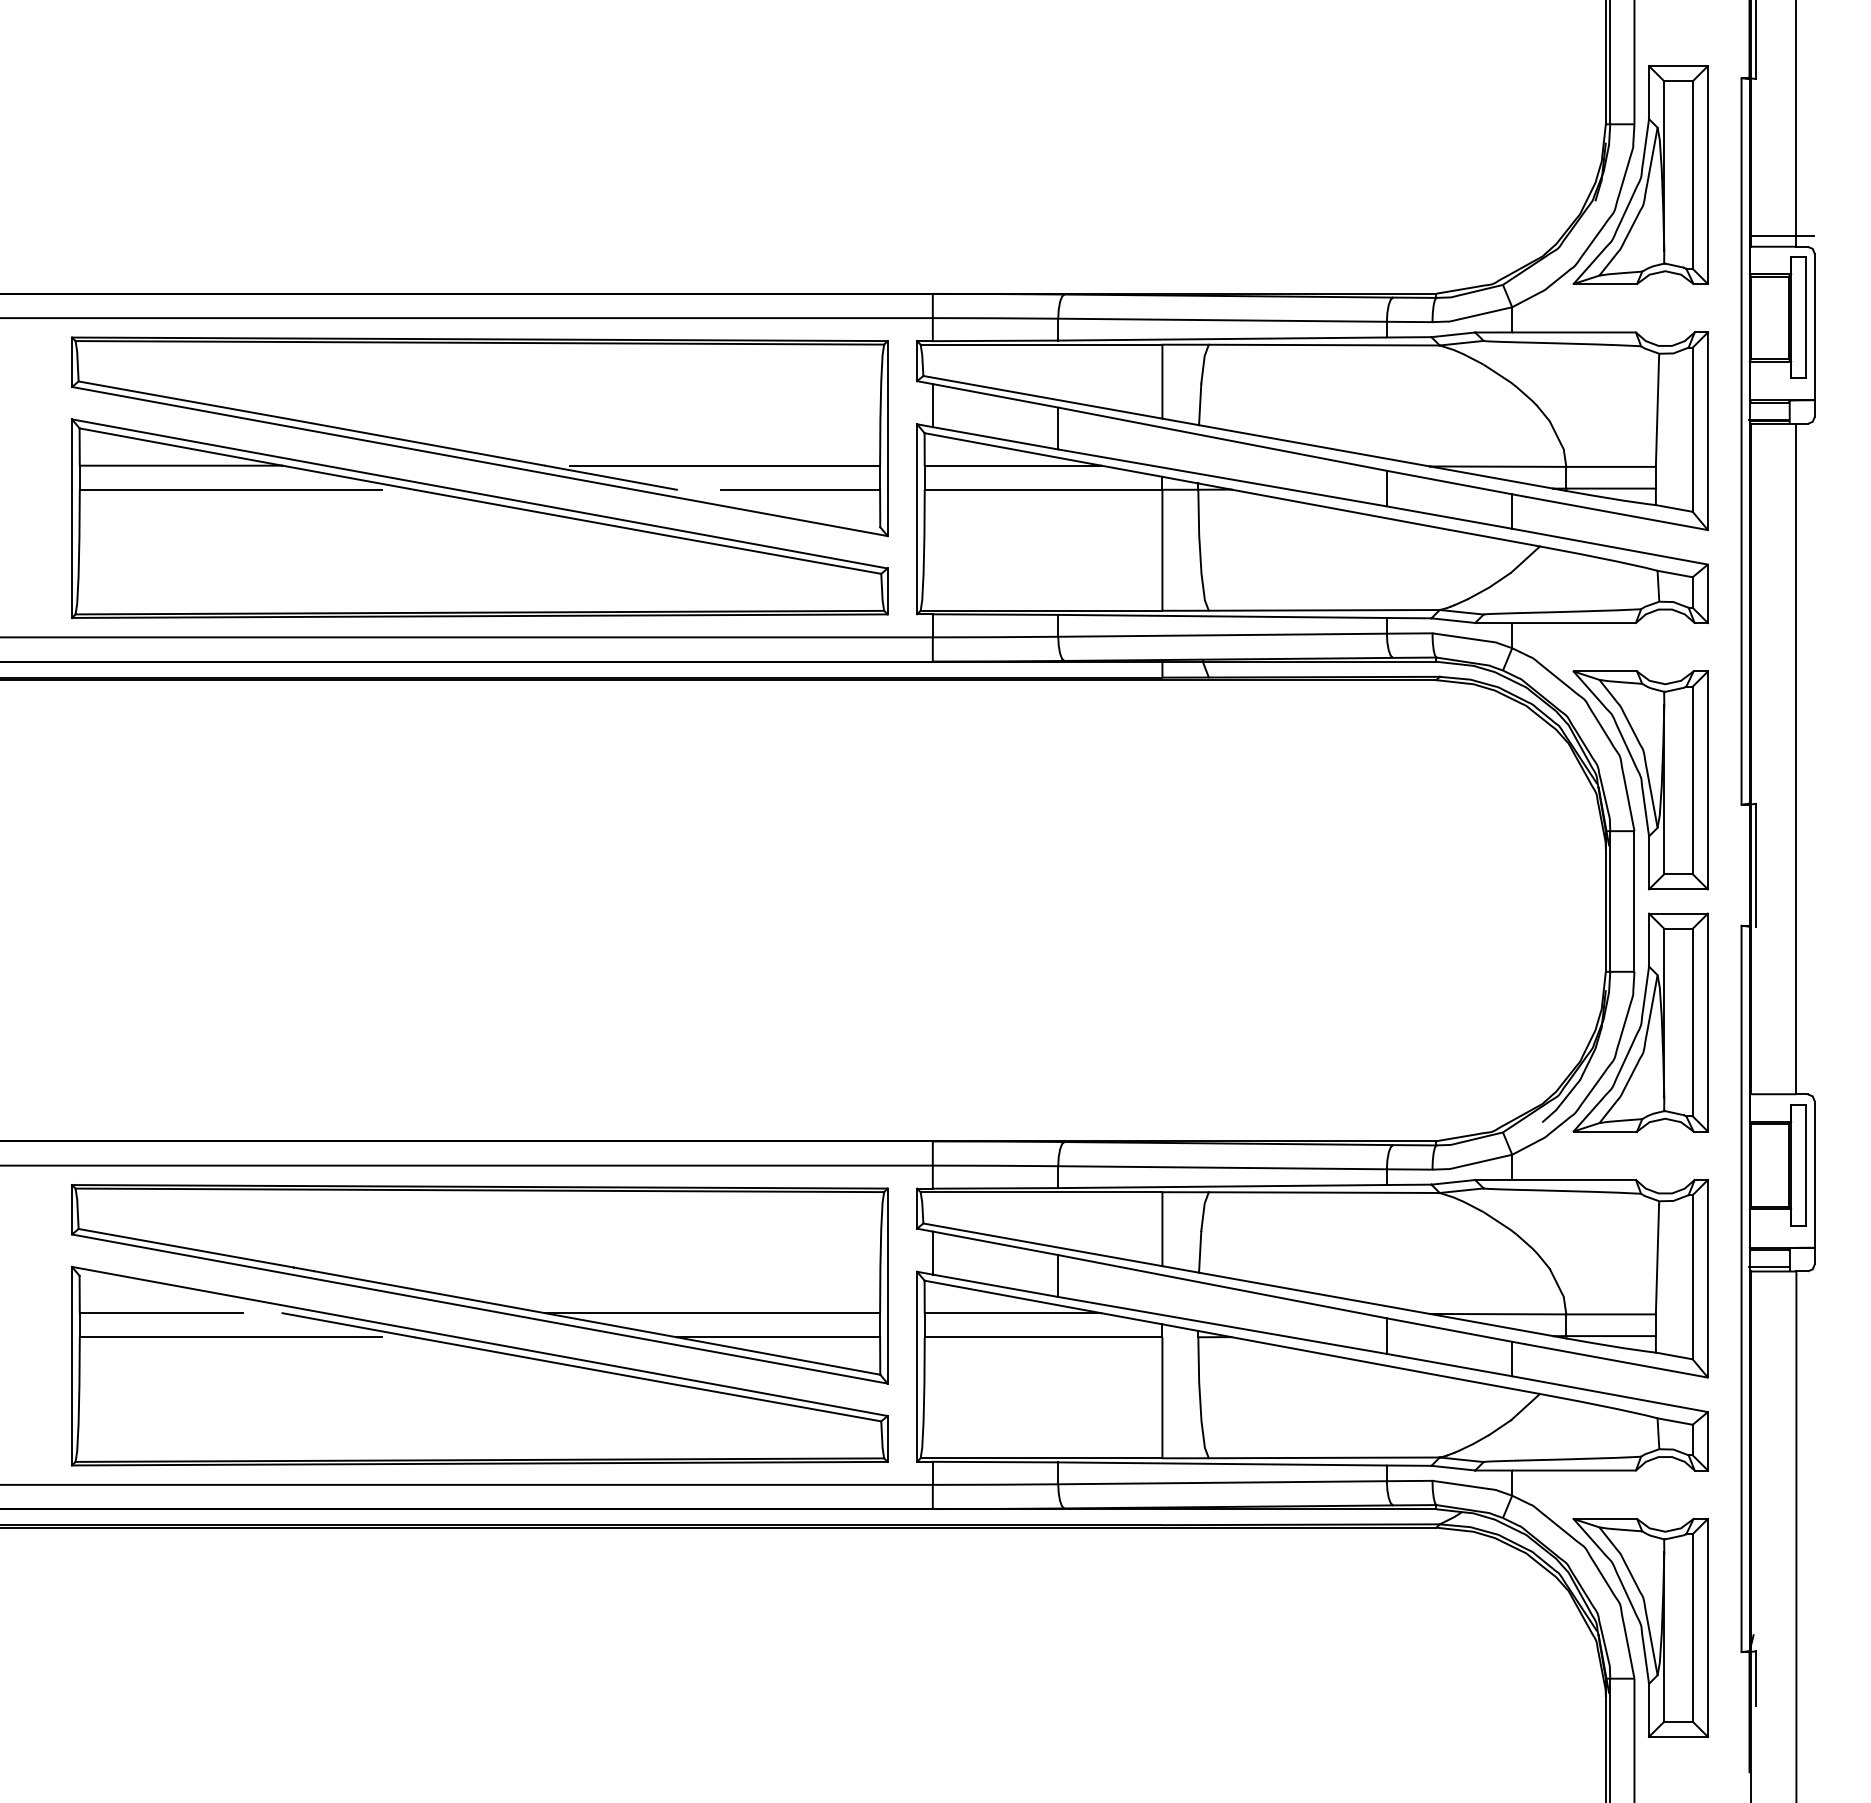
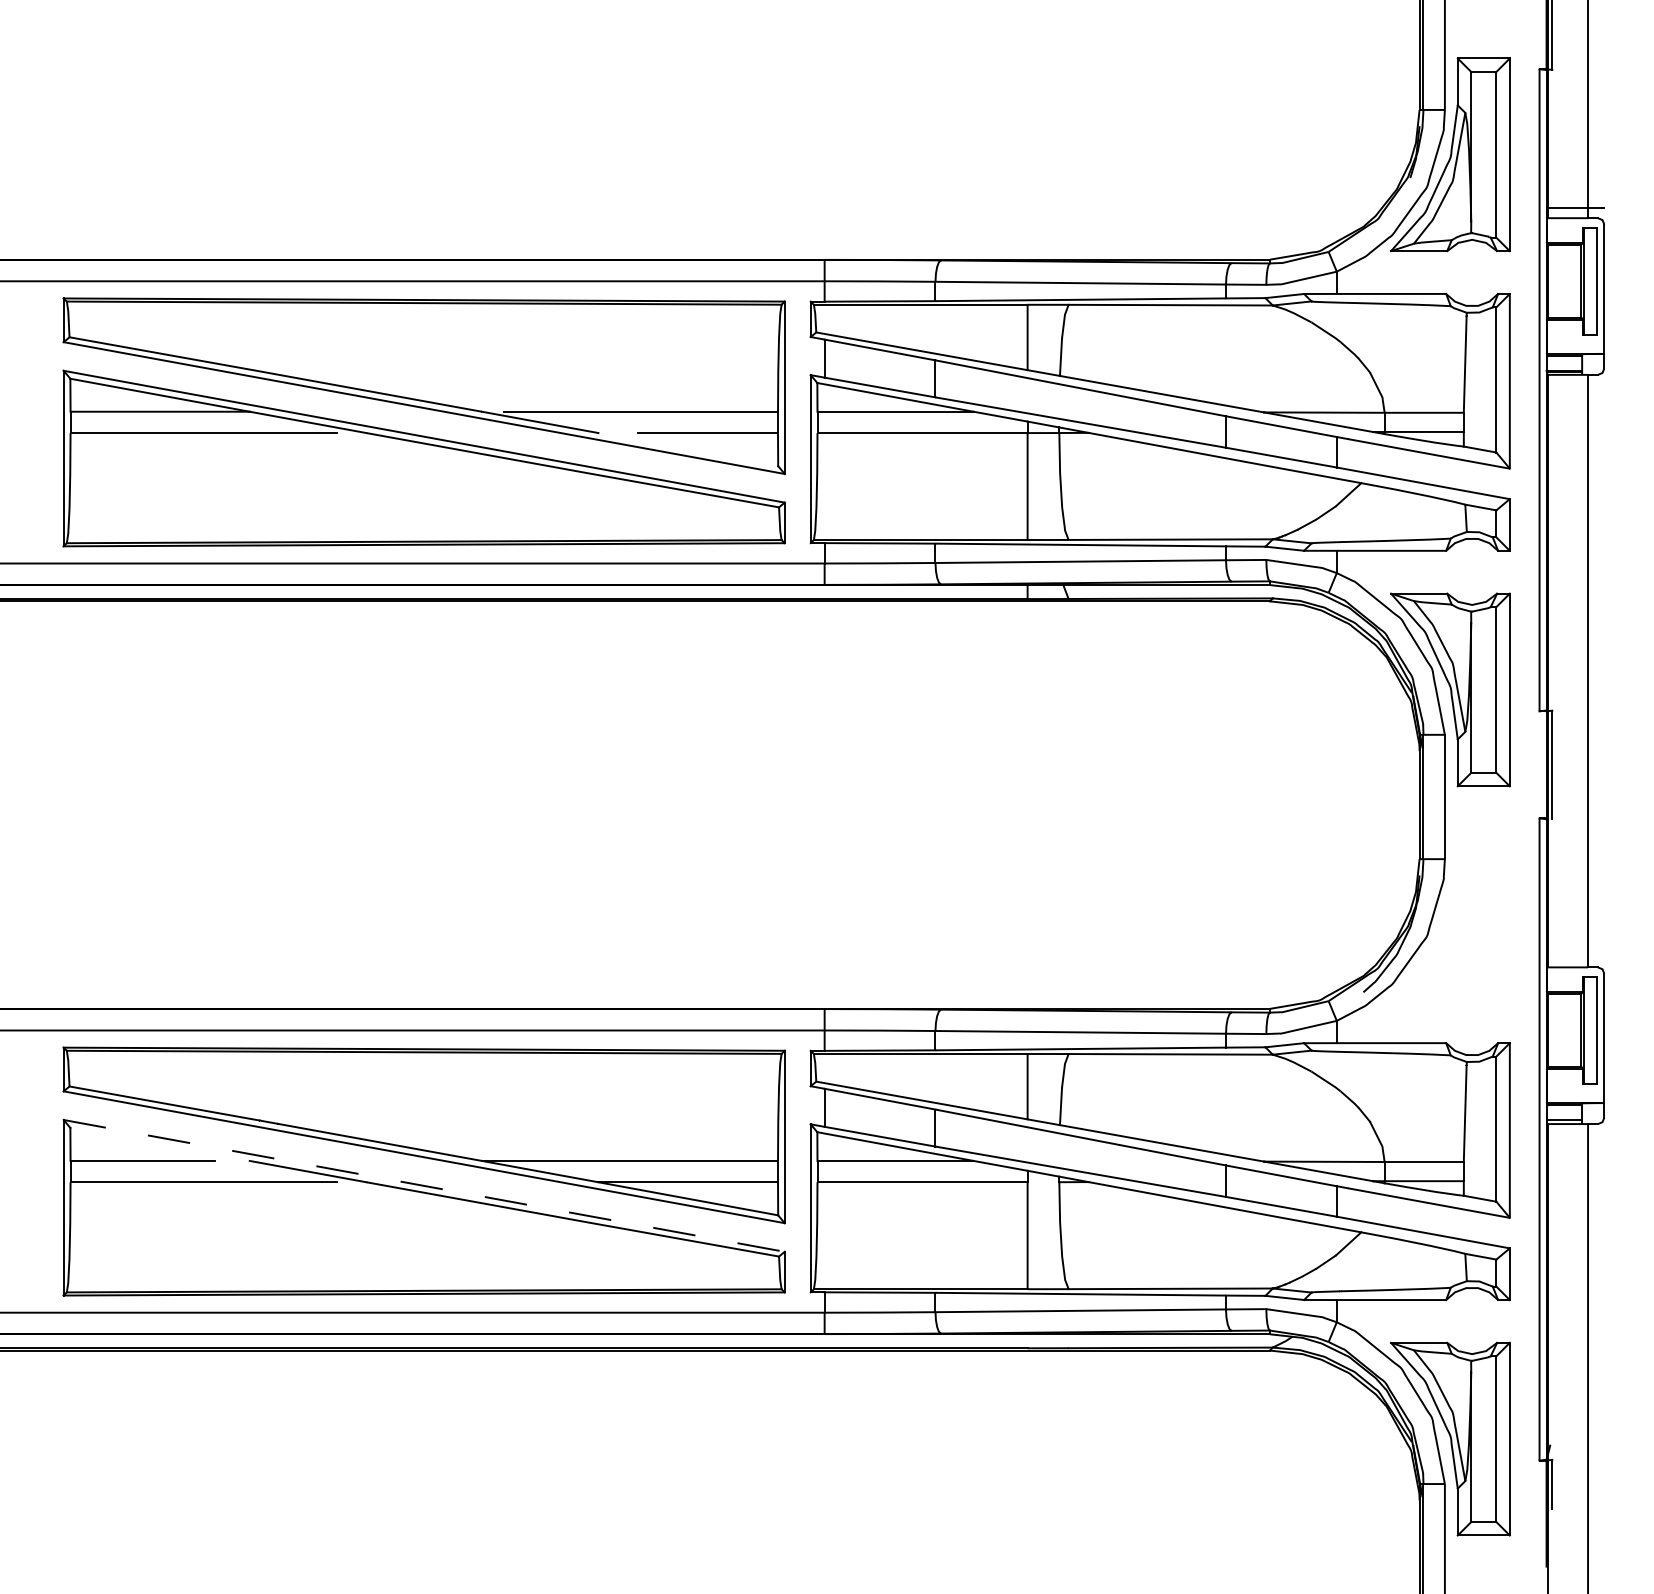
part: (1640, 1022) -> (1450, 903), removed
line: (479, 1341) -> (423, 1185), solid -> dashed

